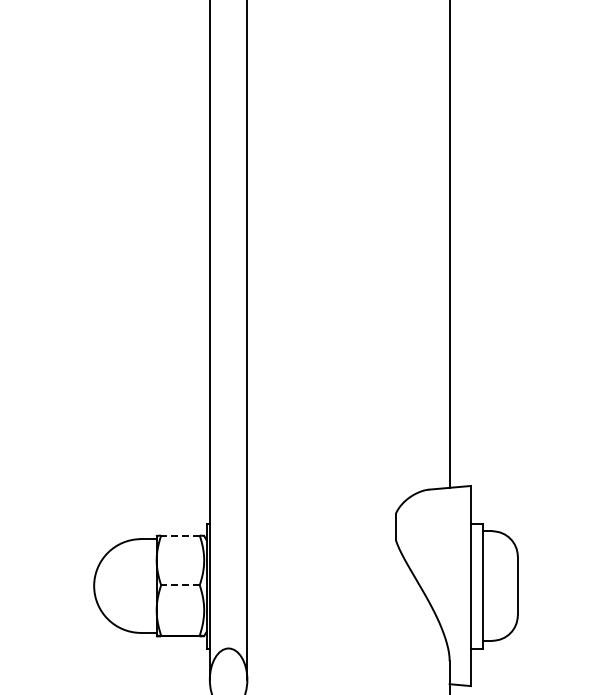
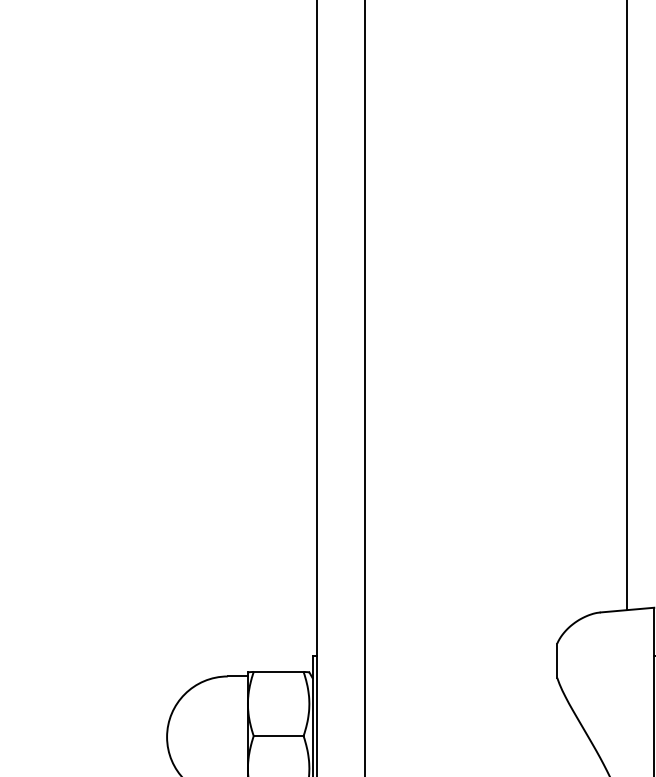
line: (179, 535) -> (277, 671), dashed -> solid
line: (179, 585) -> (277, 736), dashed -> solid

